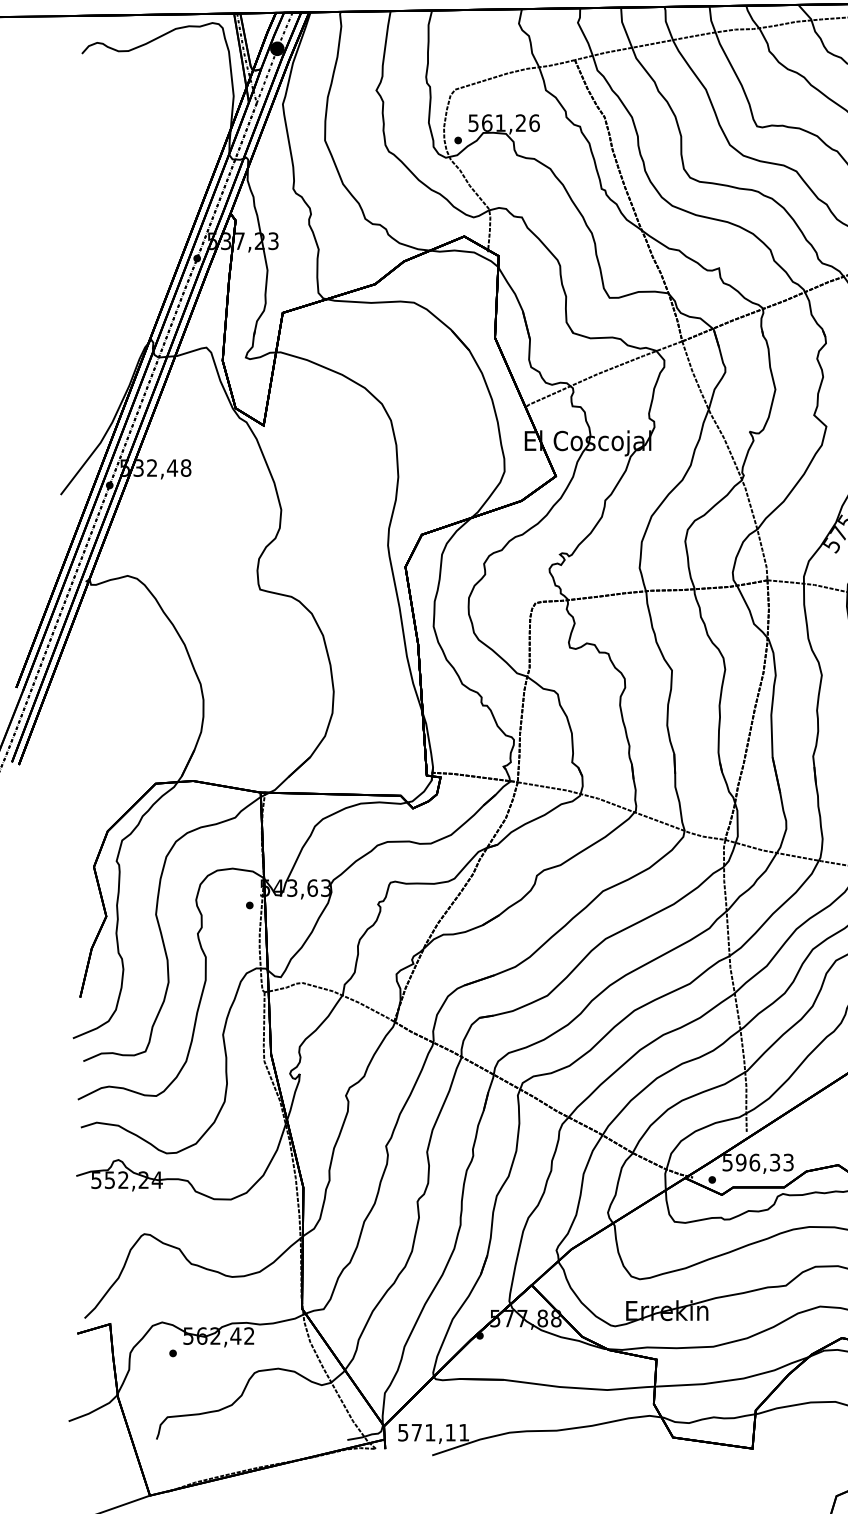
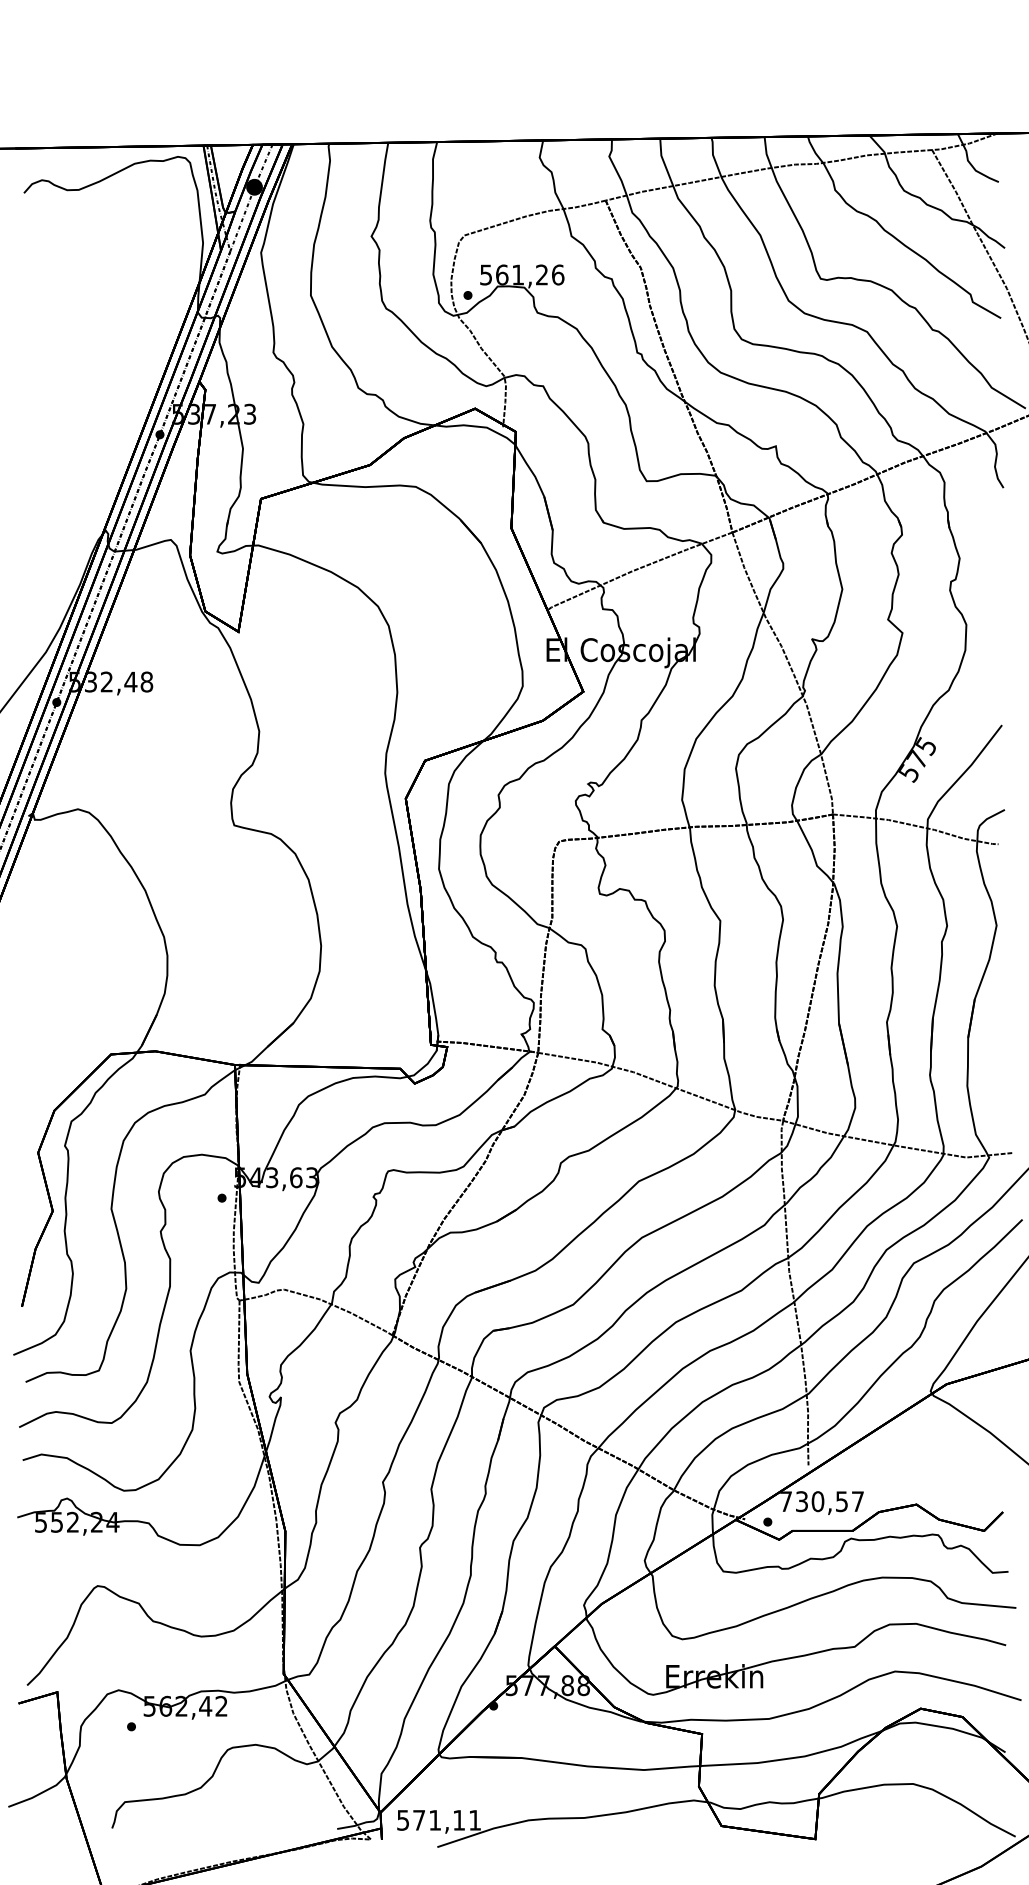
text: (757, 1162) -> (821, 1501), 596,33 -> 730,57

